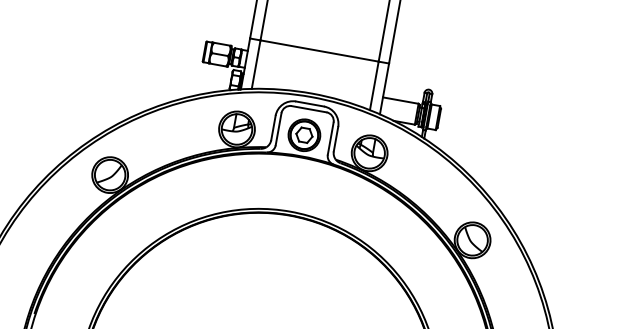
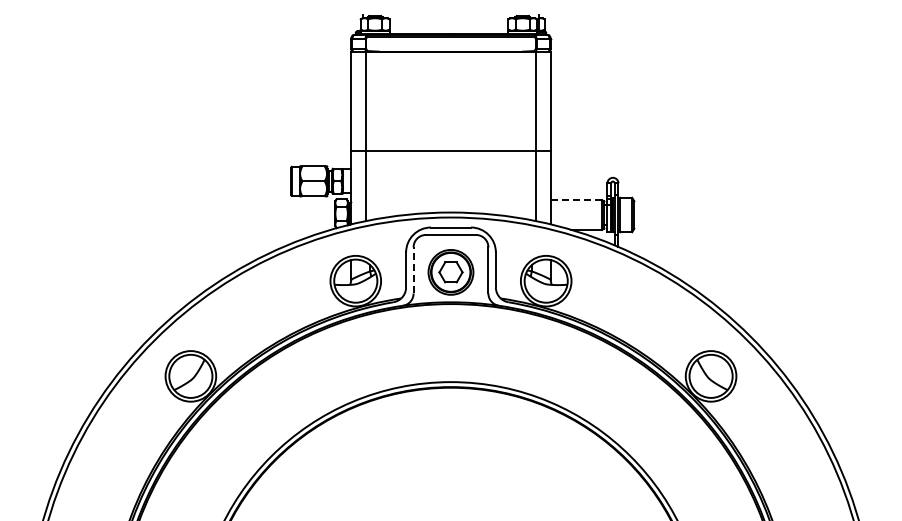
line: (400, 100) -> (576, 200), solid -> dashed
line: (278, 128) -> (413, 269), solid -> dashed

